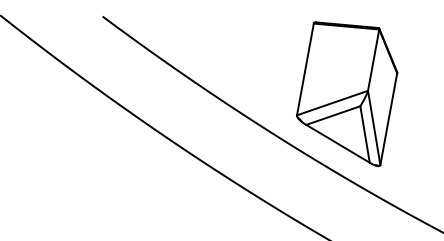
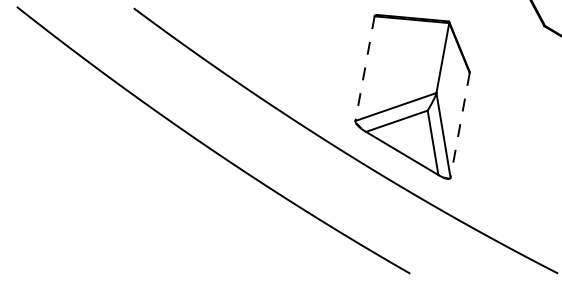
line: (304, 70) -> (364, 69), solid -> dashed
line: (389, 119) -> (460, 125), solid -> dashed

